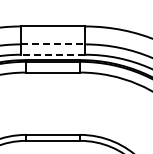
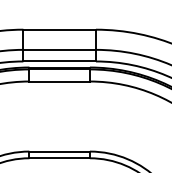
line: (53, 44) -> (60, 49), dashed -> solid
line: (52, 54) -> (59, 61), dashed -> solid

